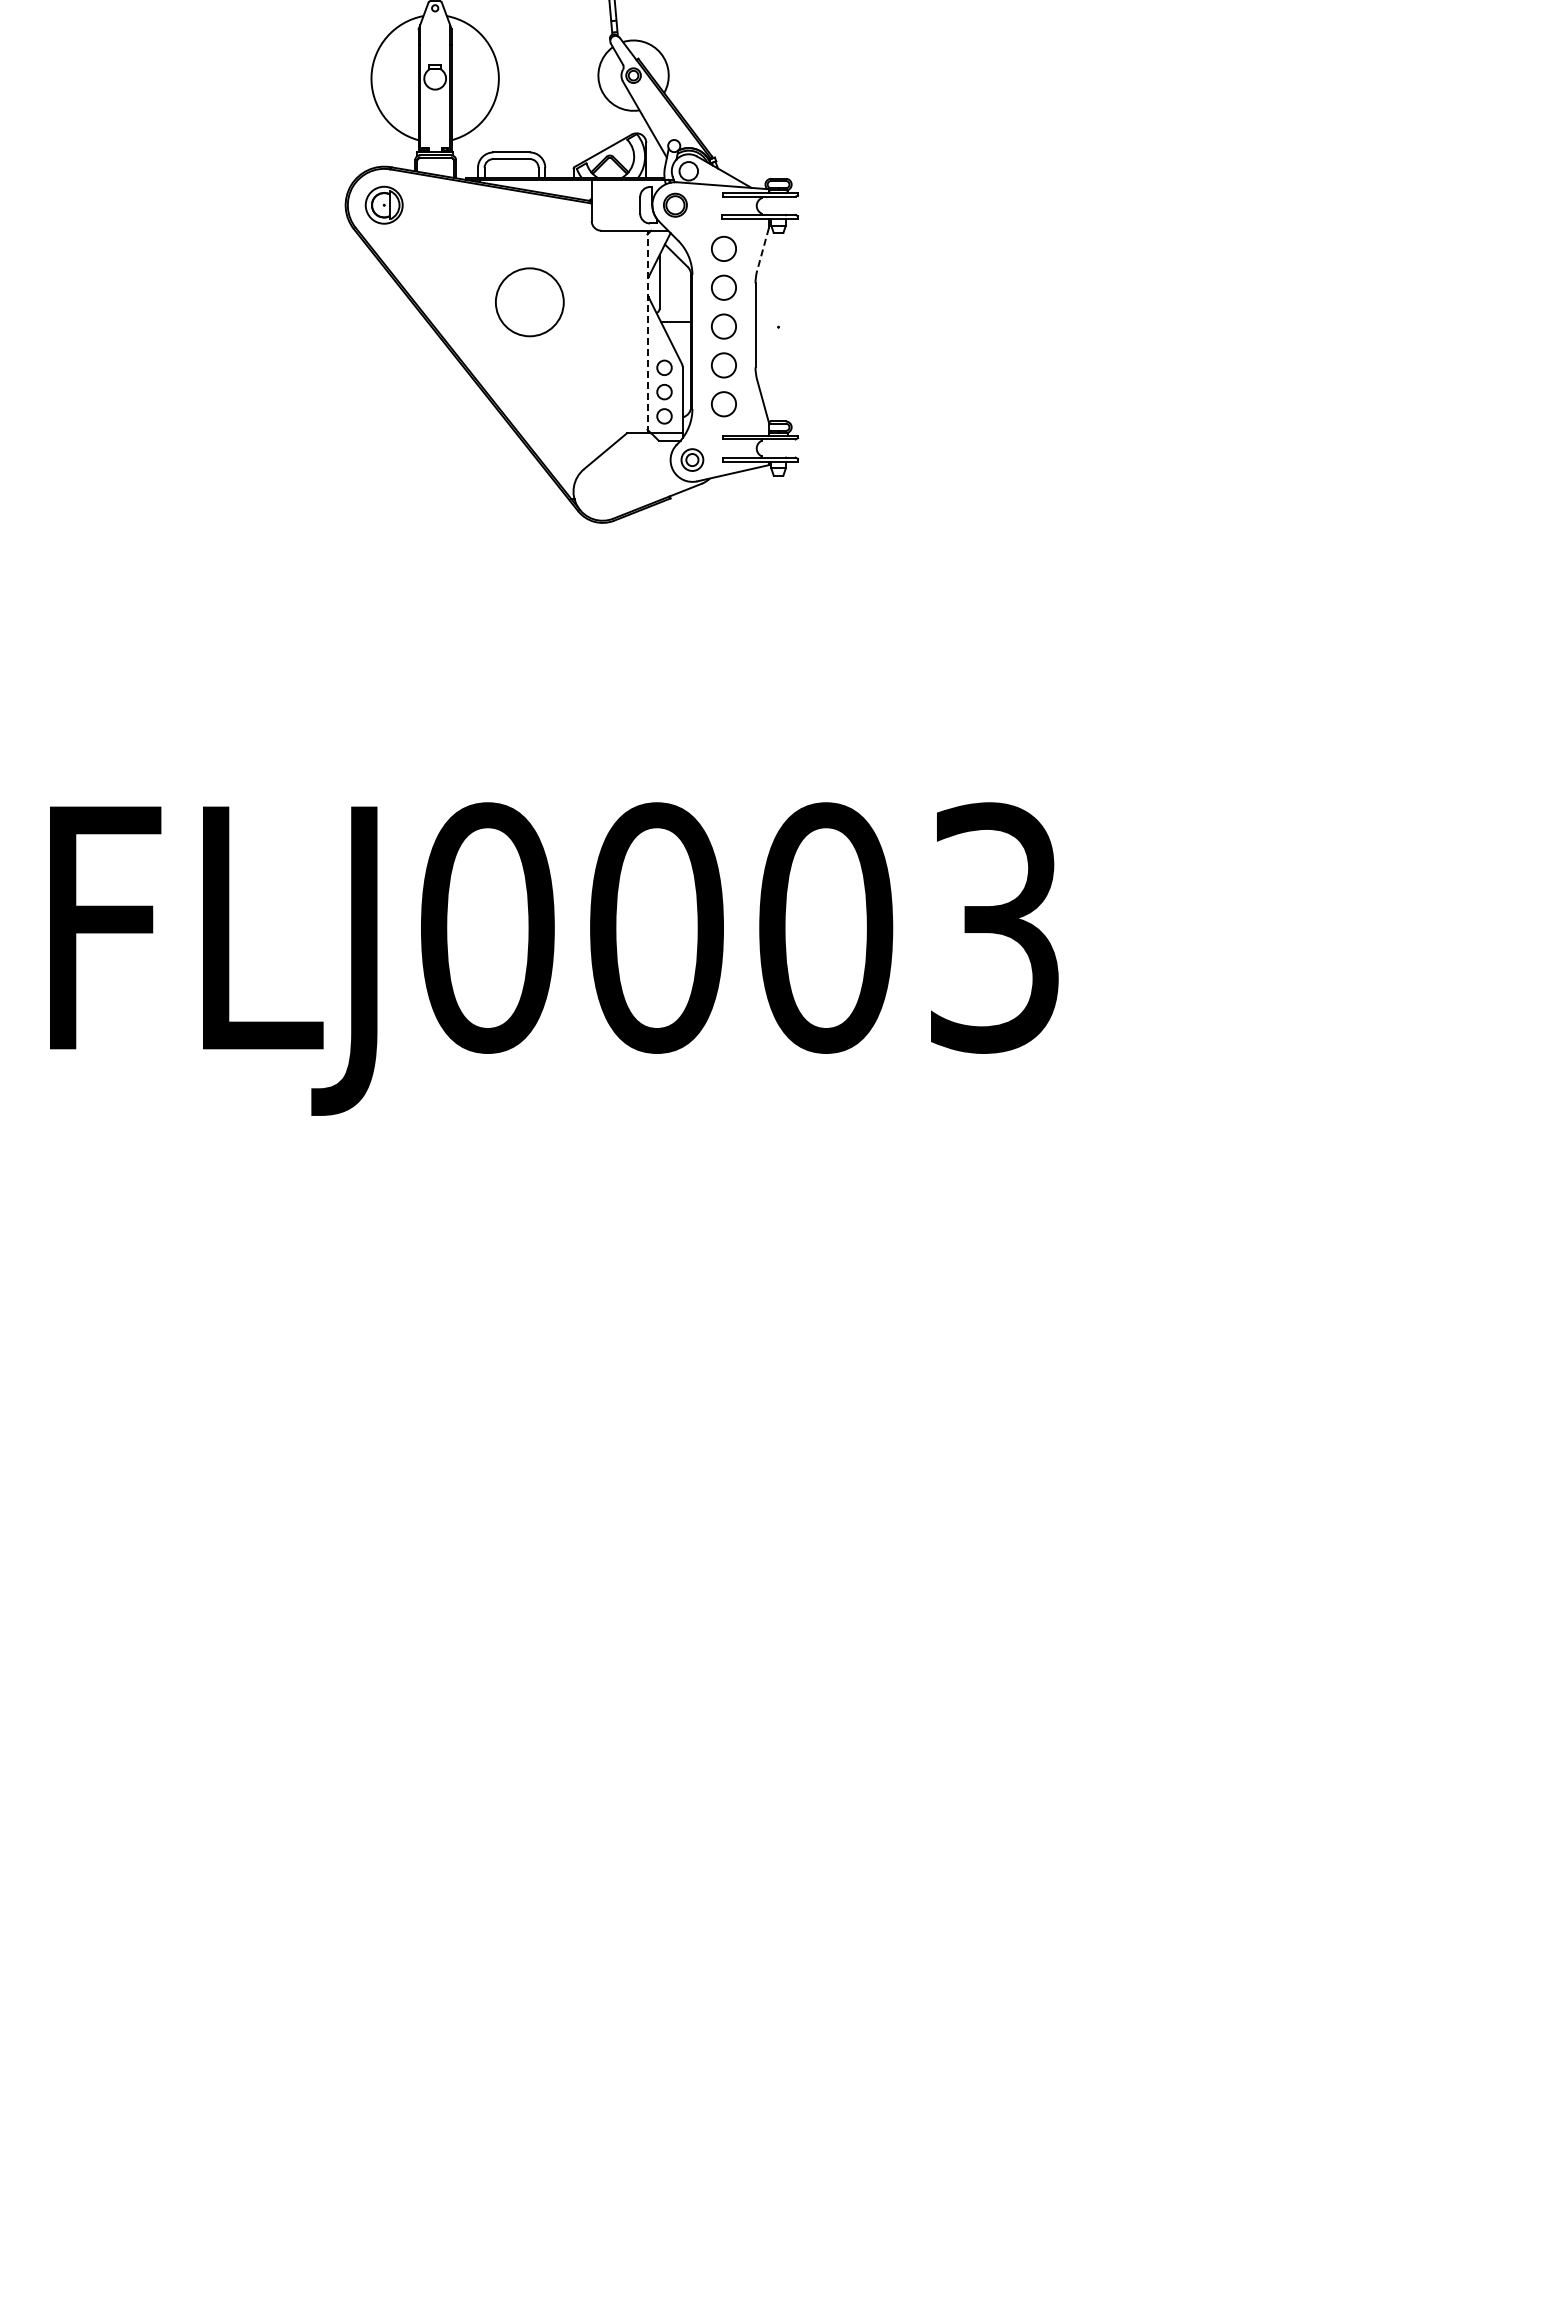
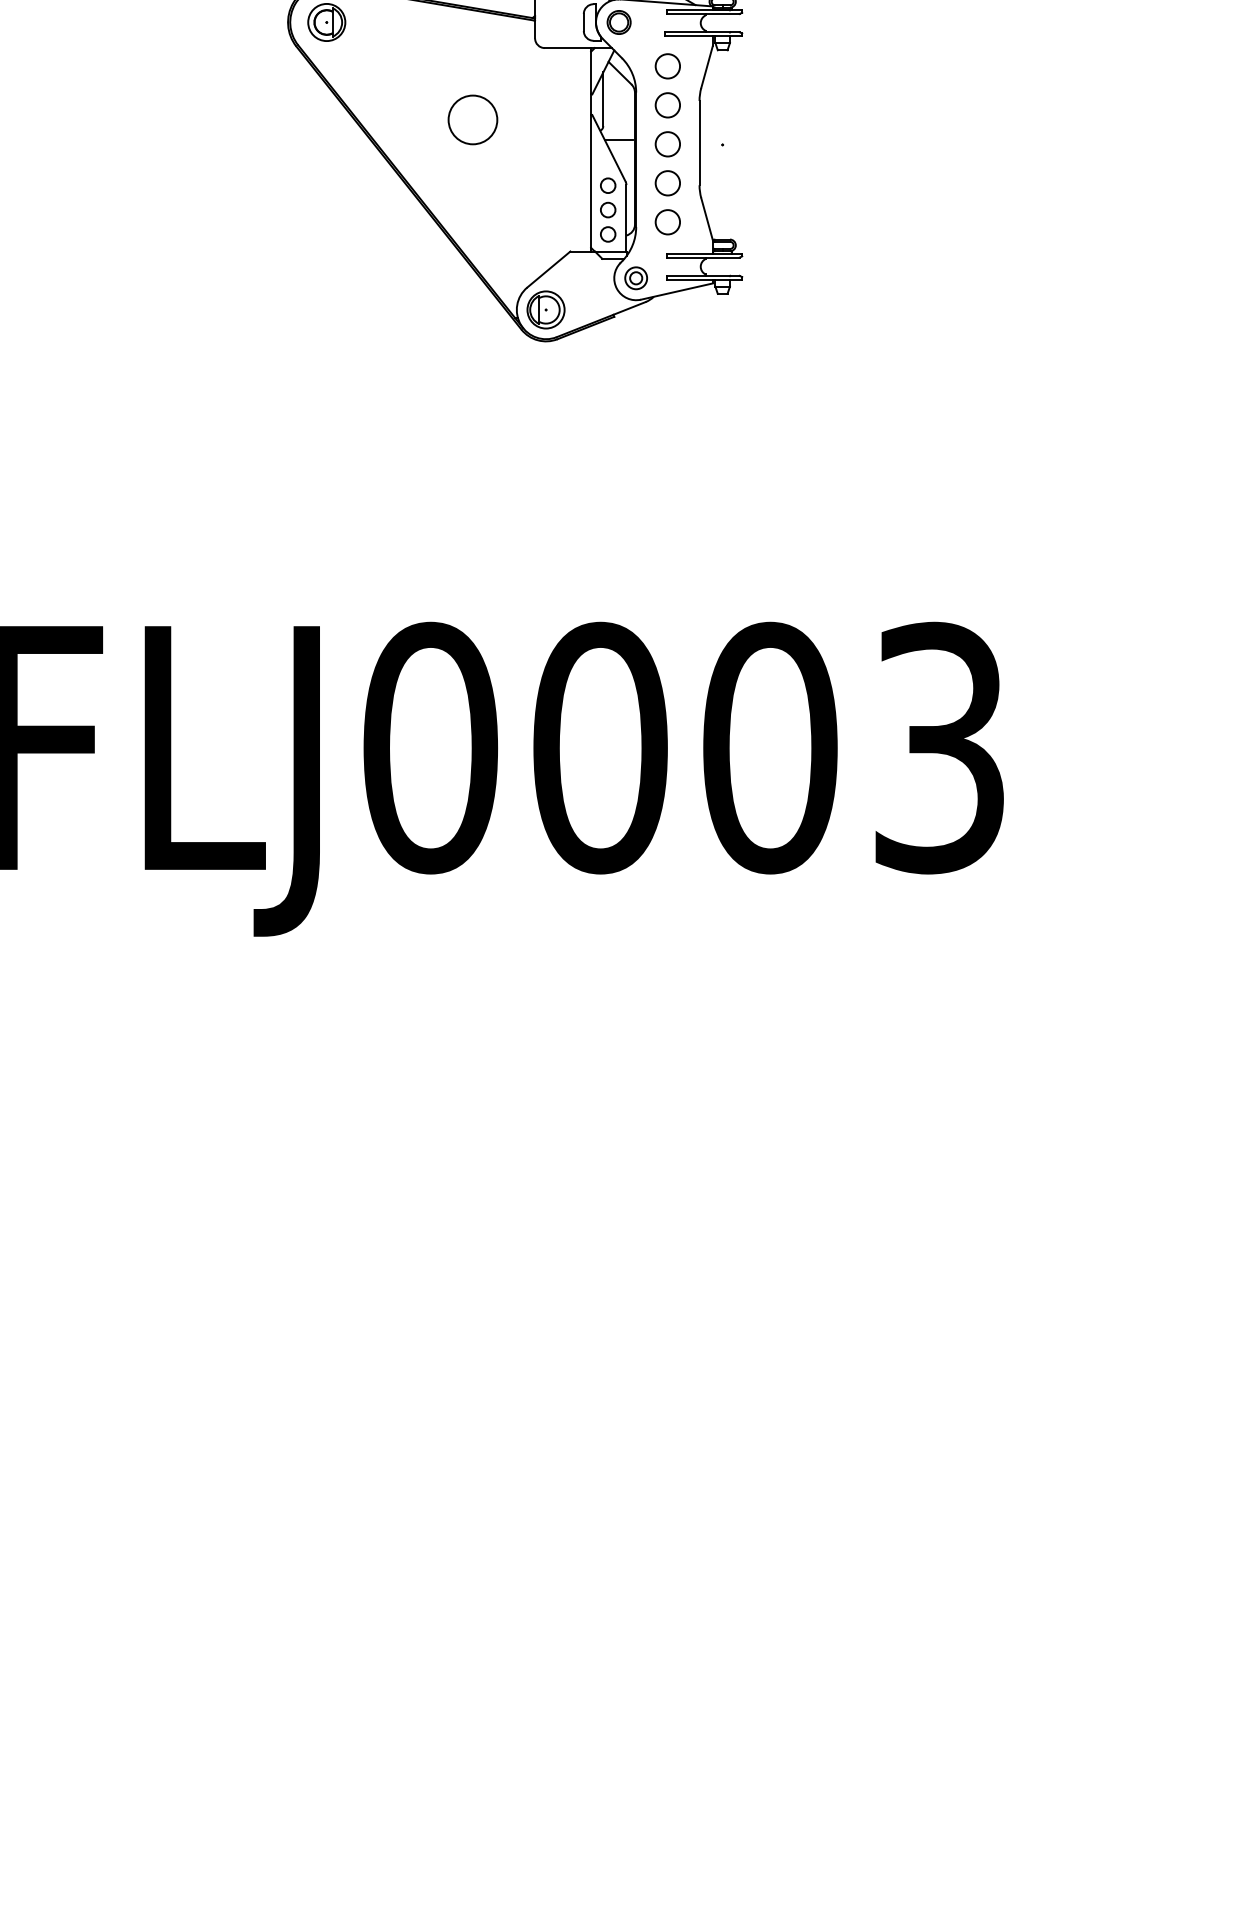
line: (763, 249) -> (707, 66), dashed -> solid
circle: (529, 302) -> (472, 120), size x0.71
line: (647, 331) -> (591, 149), dashed -> solid
part: (602, 491) -> (545, 309), added

